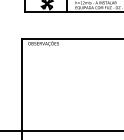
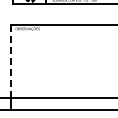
line: (21, 85) -> (10, 61), solid -> dashed

